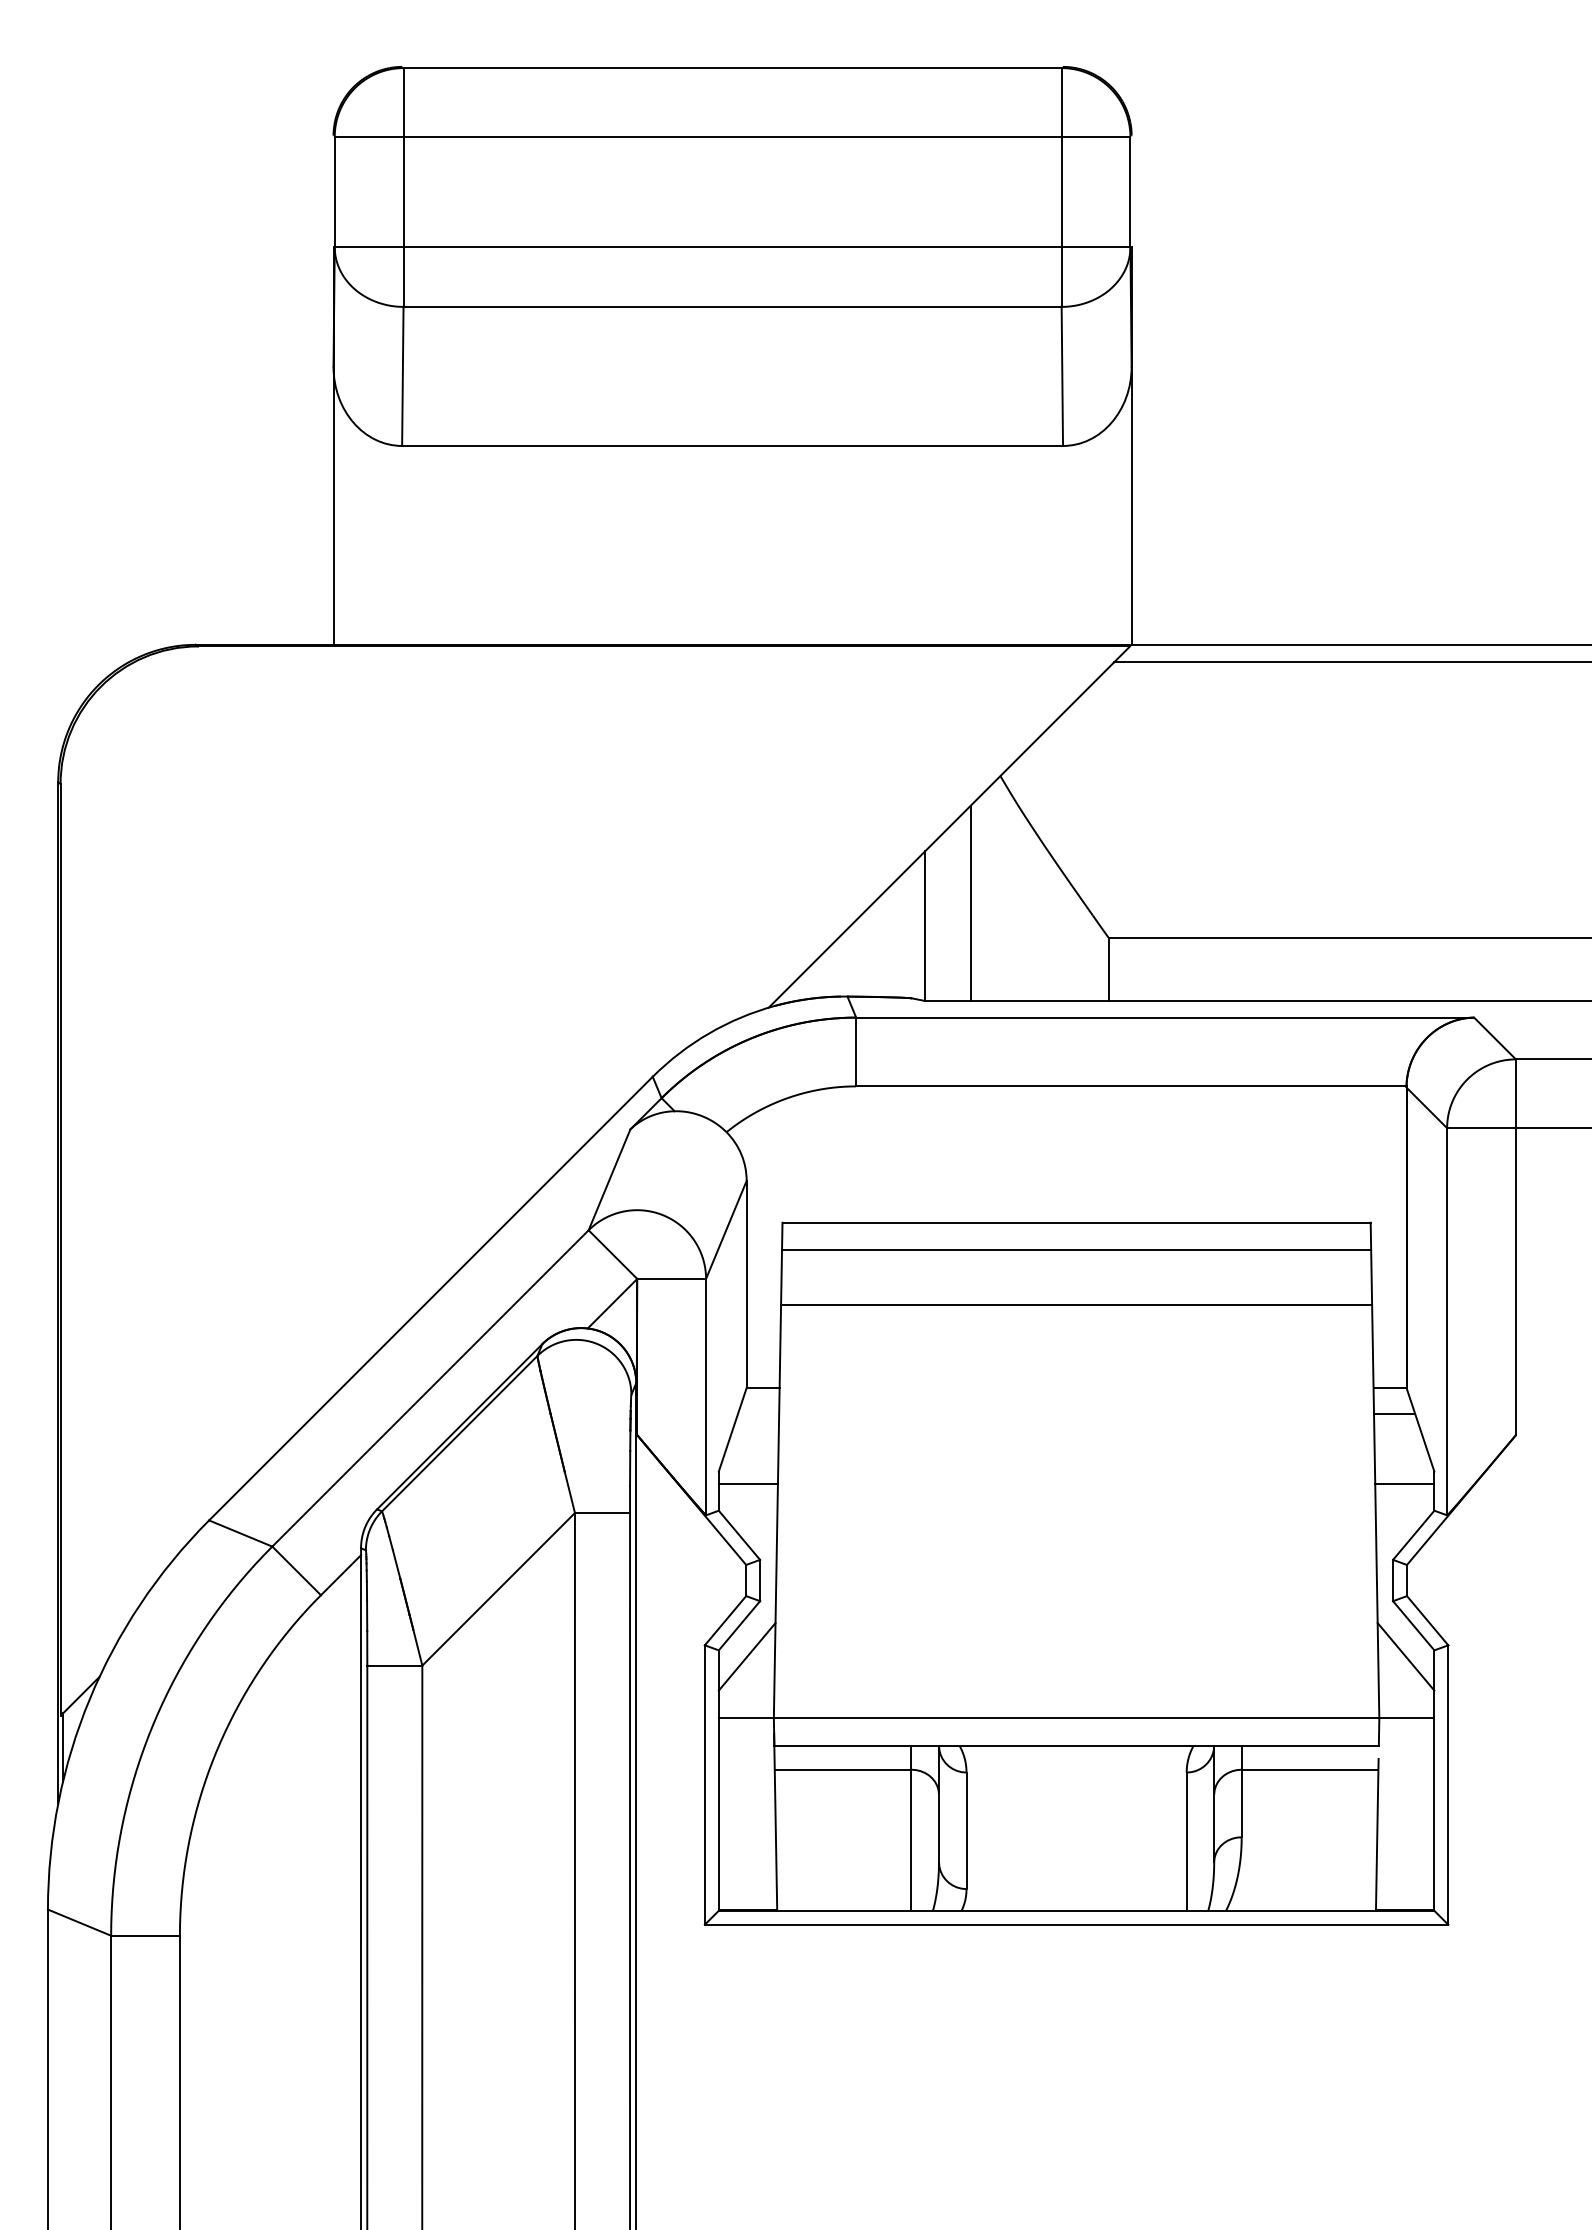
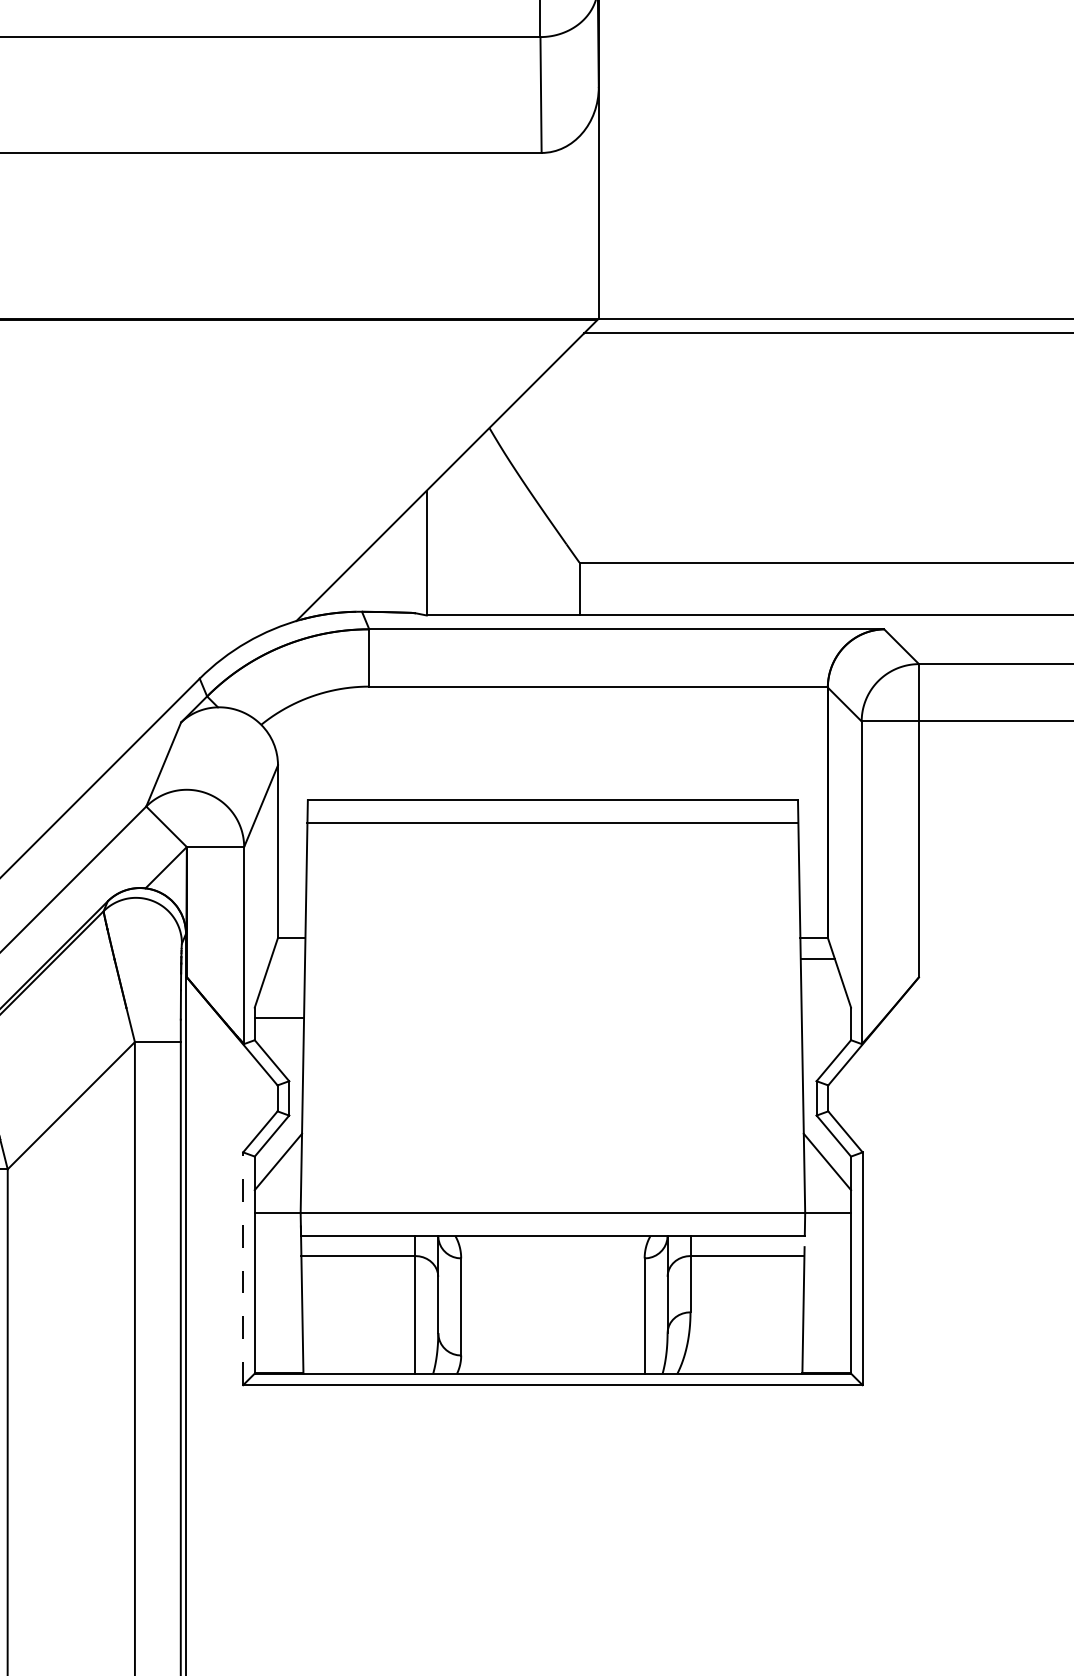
line: (970, 903) -> (464, 534), removed
line: (1076, 1304) -> (552, 868), removed
line: (1404, 1484) -> (826, 1018), removed
line: (704, 1785) -> (242, 1269), solid -> dashed

